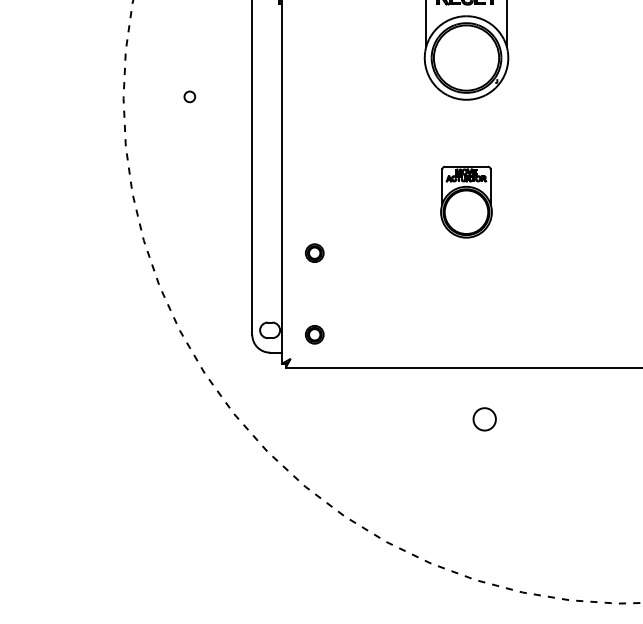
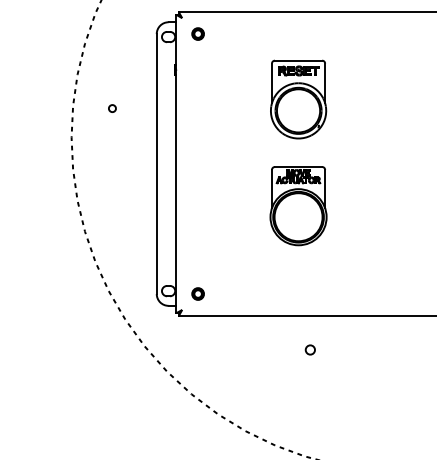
circle: (189, 96) -> (112, 108), moved
part: (466, 202) -> (298, 206), size x1.67
part: (313, 252) -> (197, 239), removed
circle: (483, 418) -> (309, 349), size x0.62

